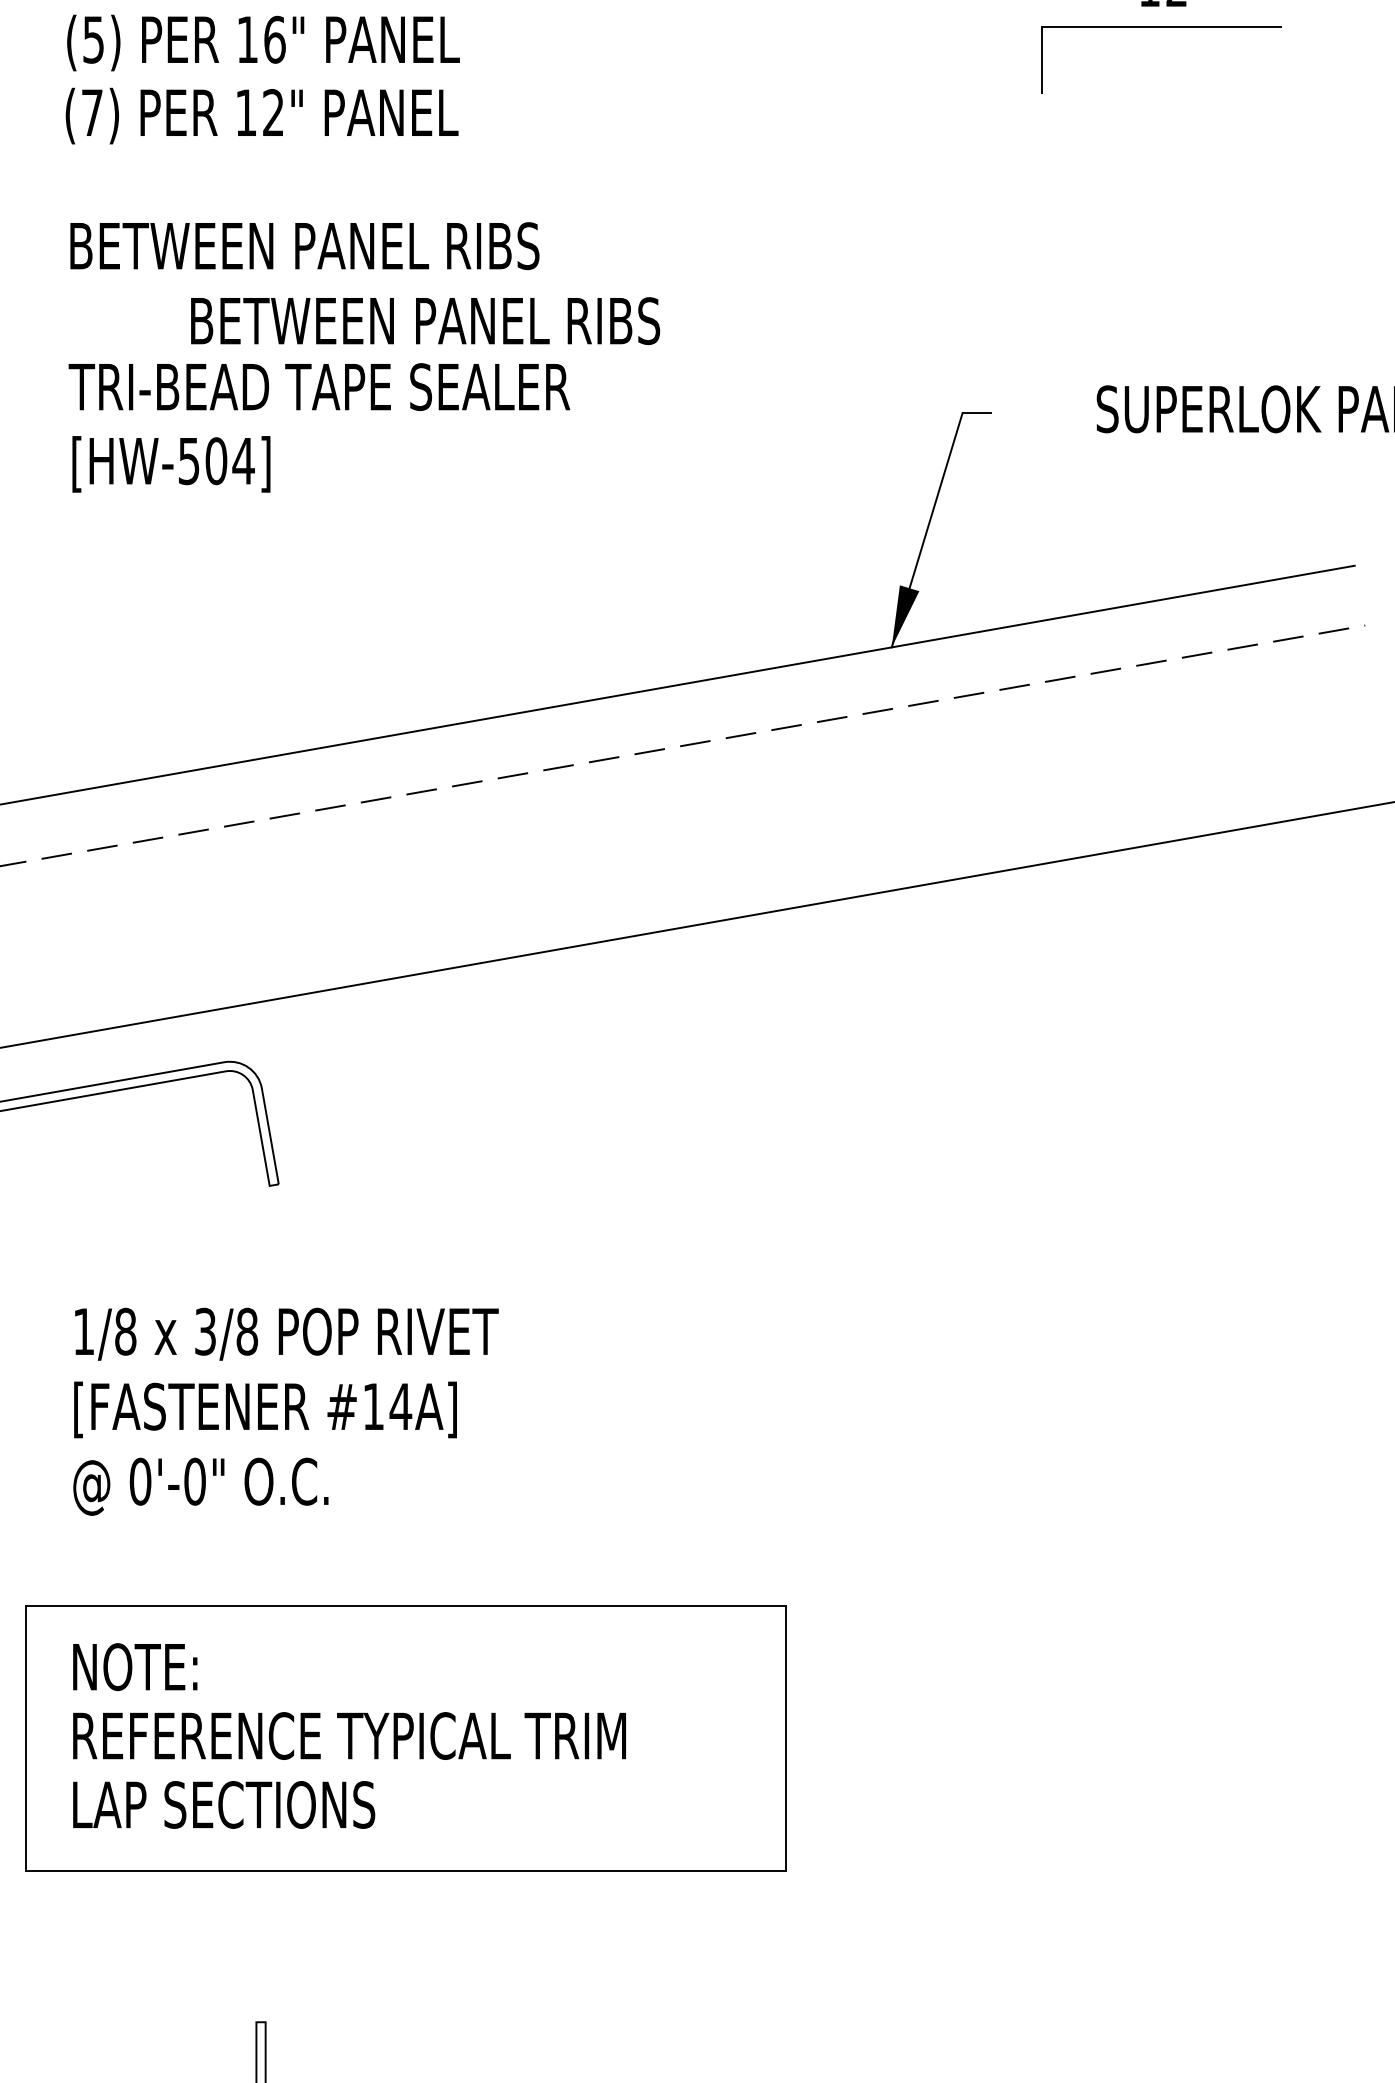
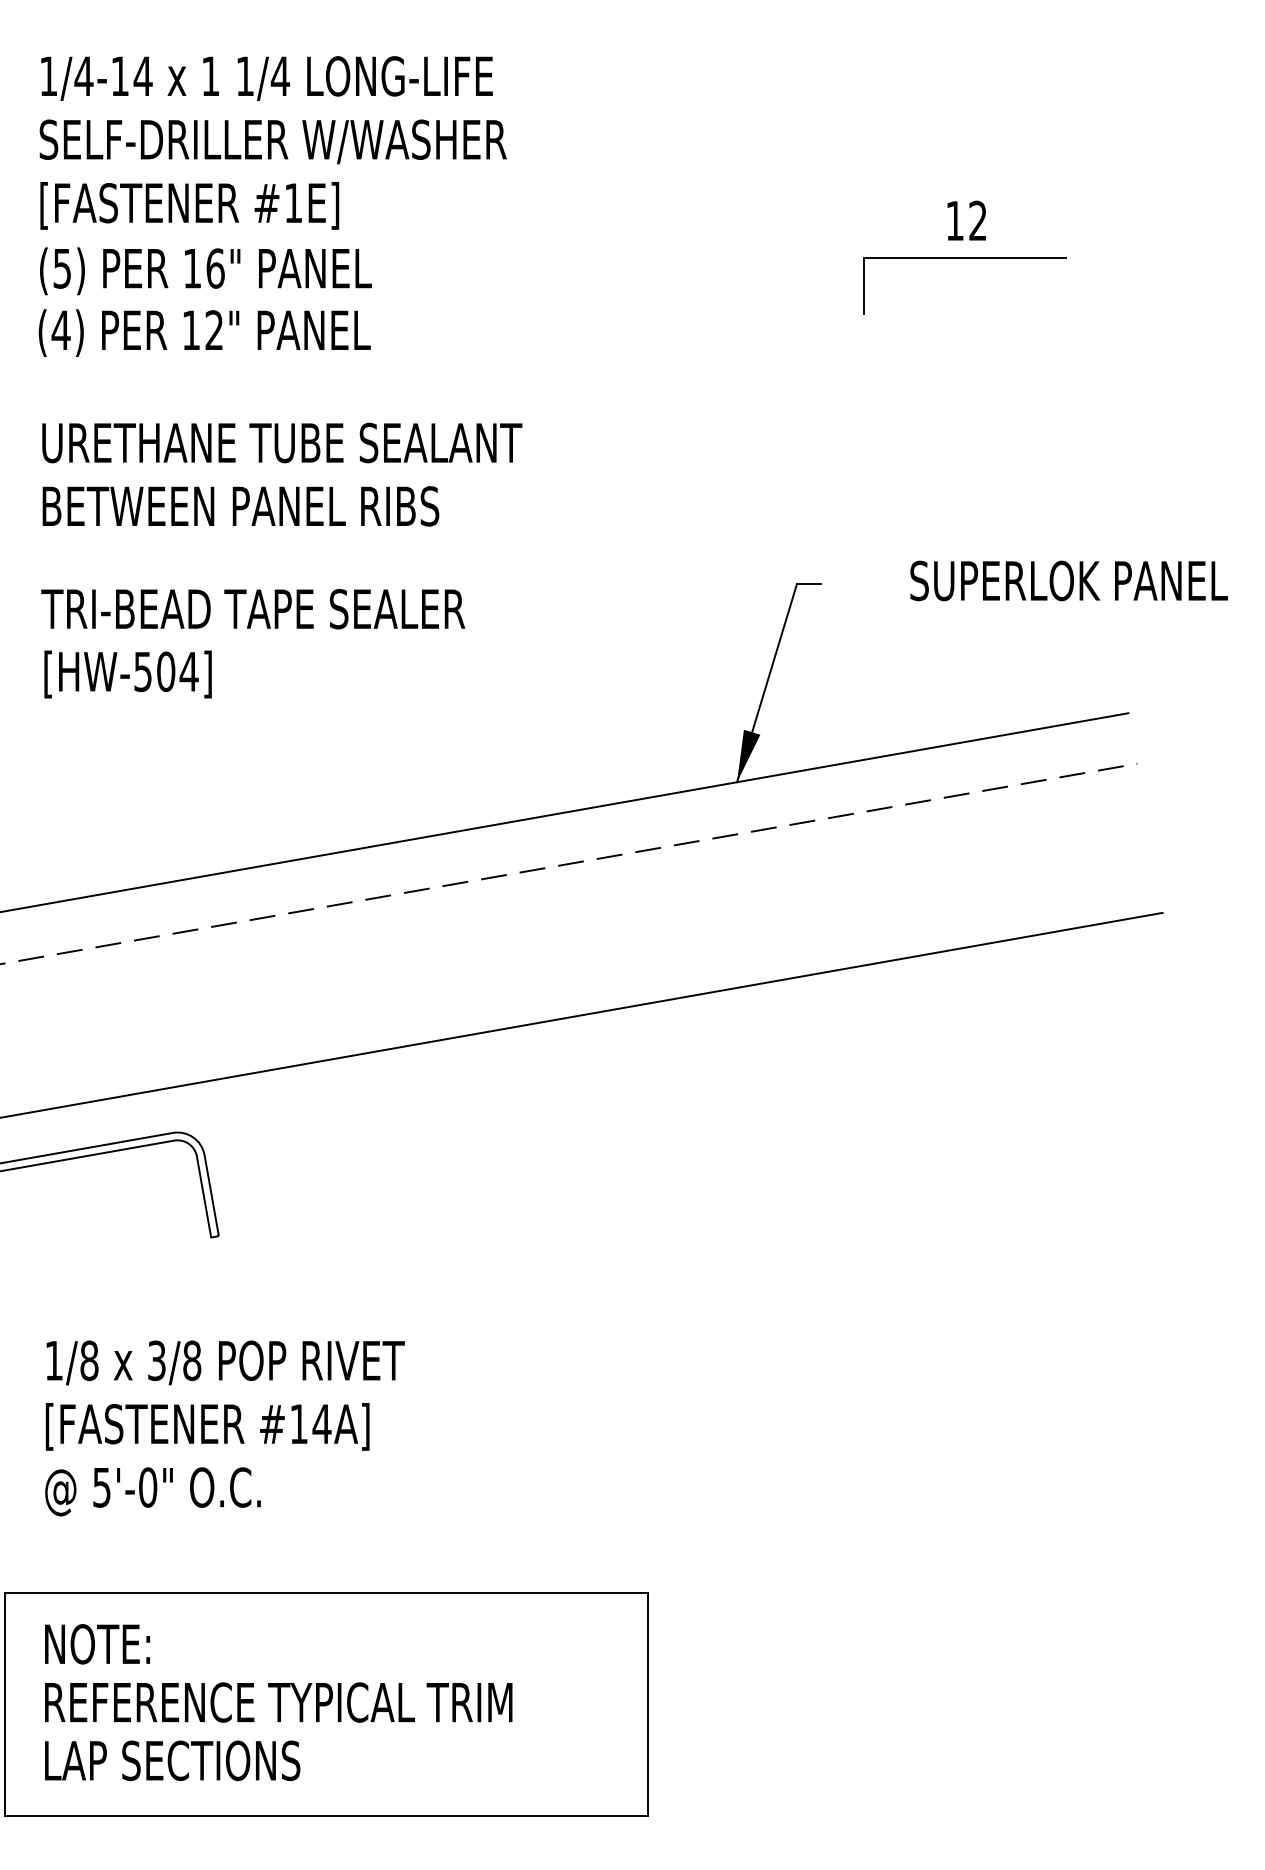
text: (91, 111) -> (60, 329), (7) -> (4)
text: (354, 245) -> (282, 442), BETWEEN PANEL RIBS -> URETHANE TUBE SEALANT
text: (425, 321) -> (240, 506), moved
text: (319, 427) -> (253, 643), moved
text: (141, 1481) -> (102, 1487), 0'-0" -> 5'-0"

